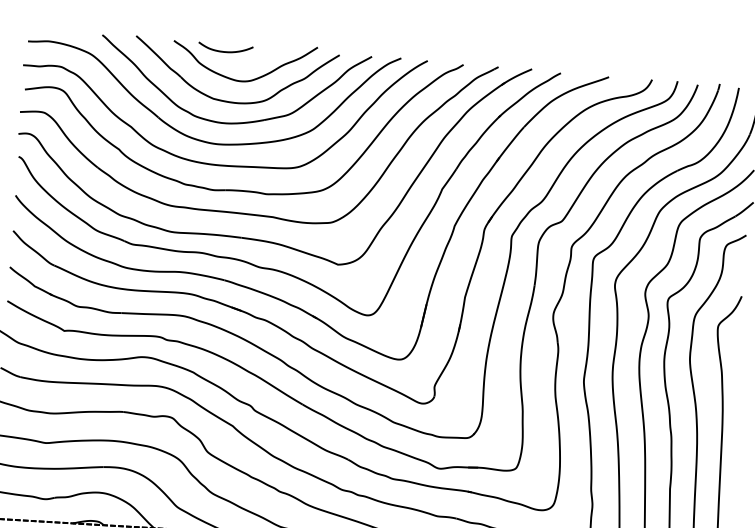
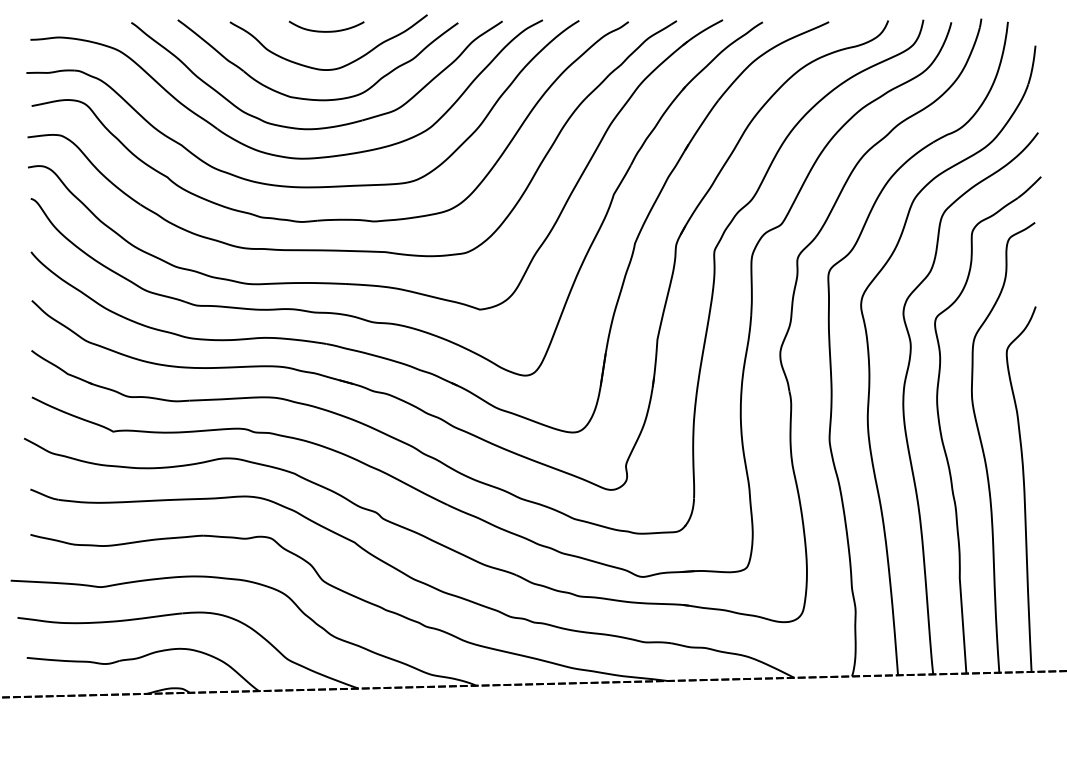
curve: (226, 51) -> (328, 30), moved

